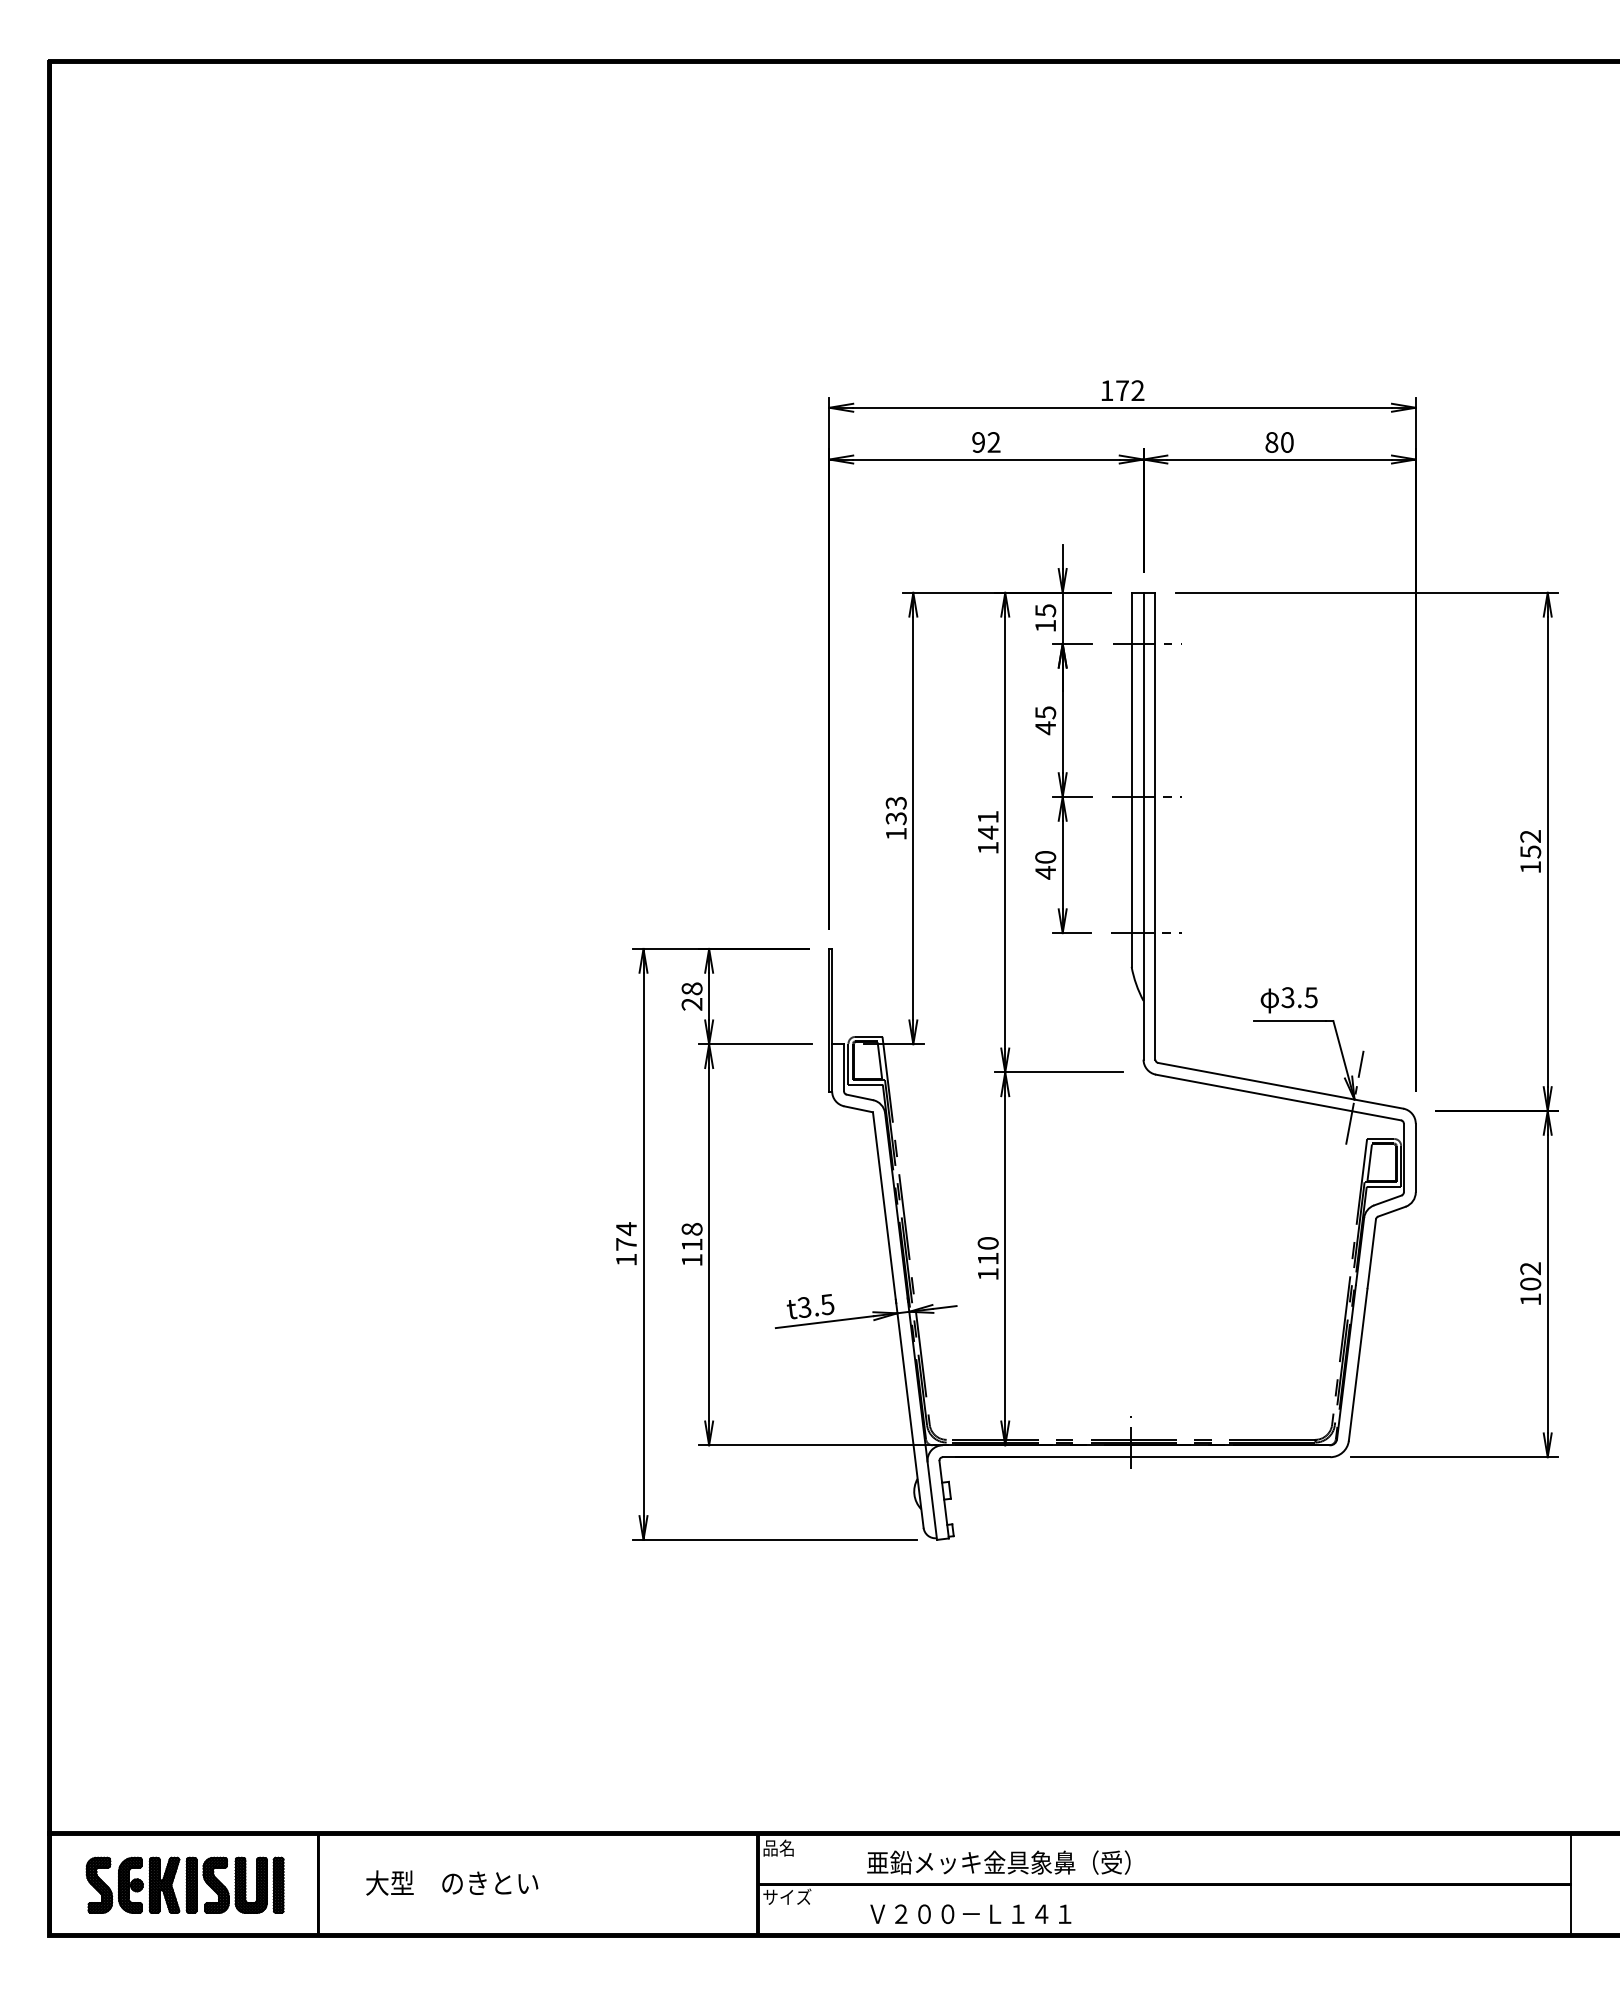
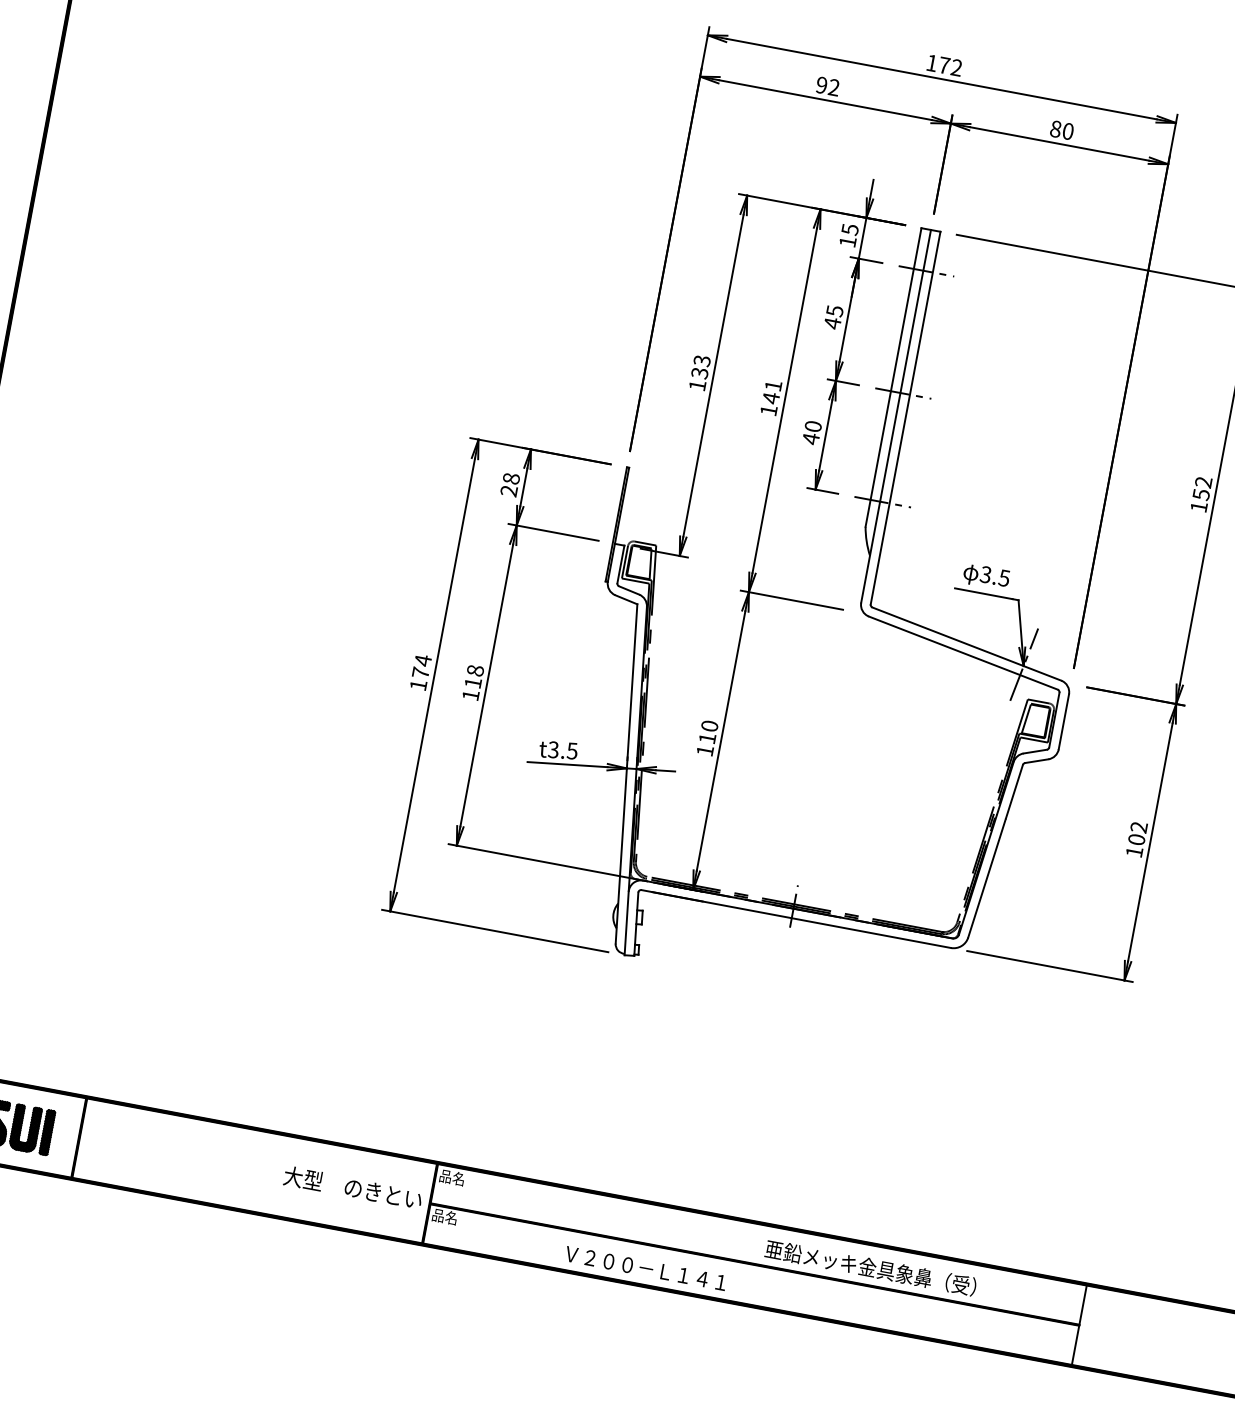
text: (998, 1862) -> (870, 1267), moved
text: (452, 1882) -> (353, 1187), moved
text: (787, 1896) -> (451, 1217), サイズ -> 品名
text: (970, 1913) -> (645, 1267), moved

